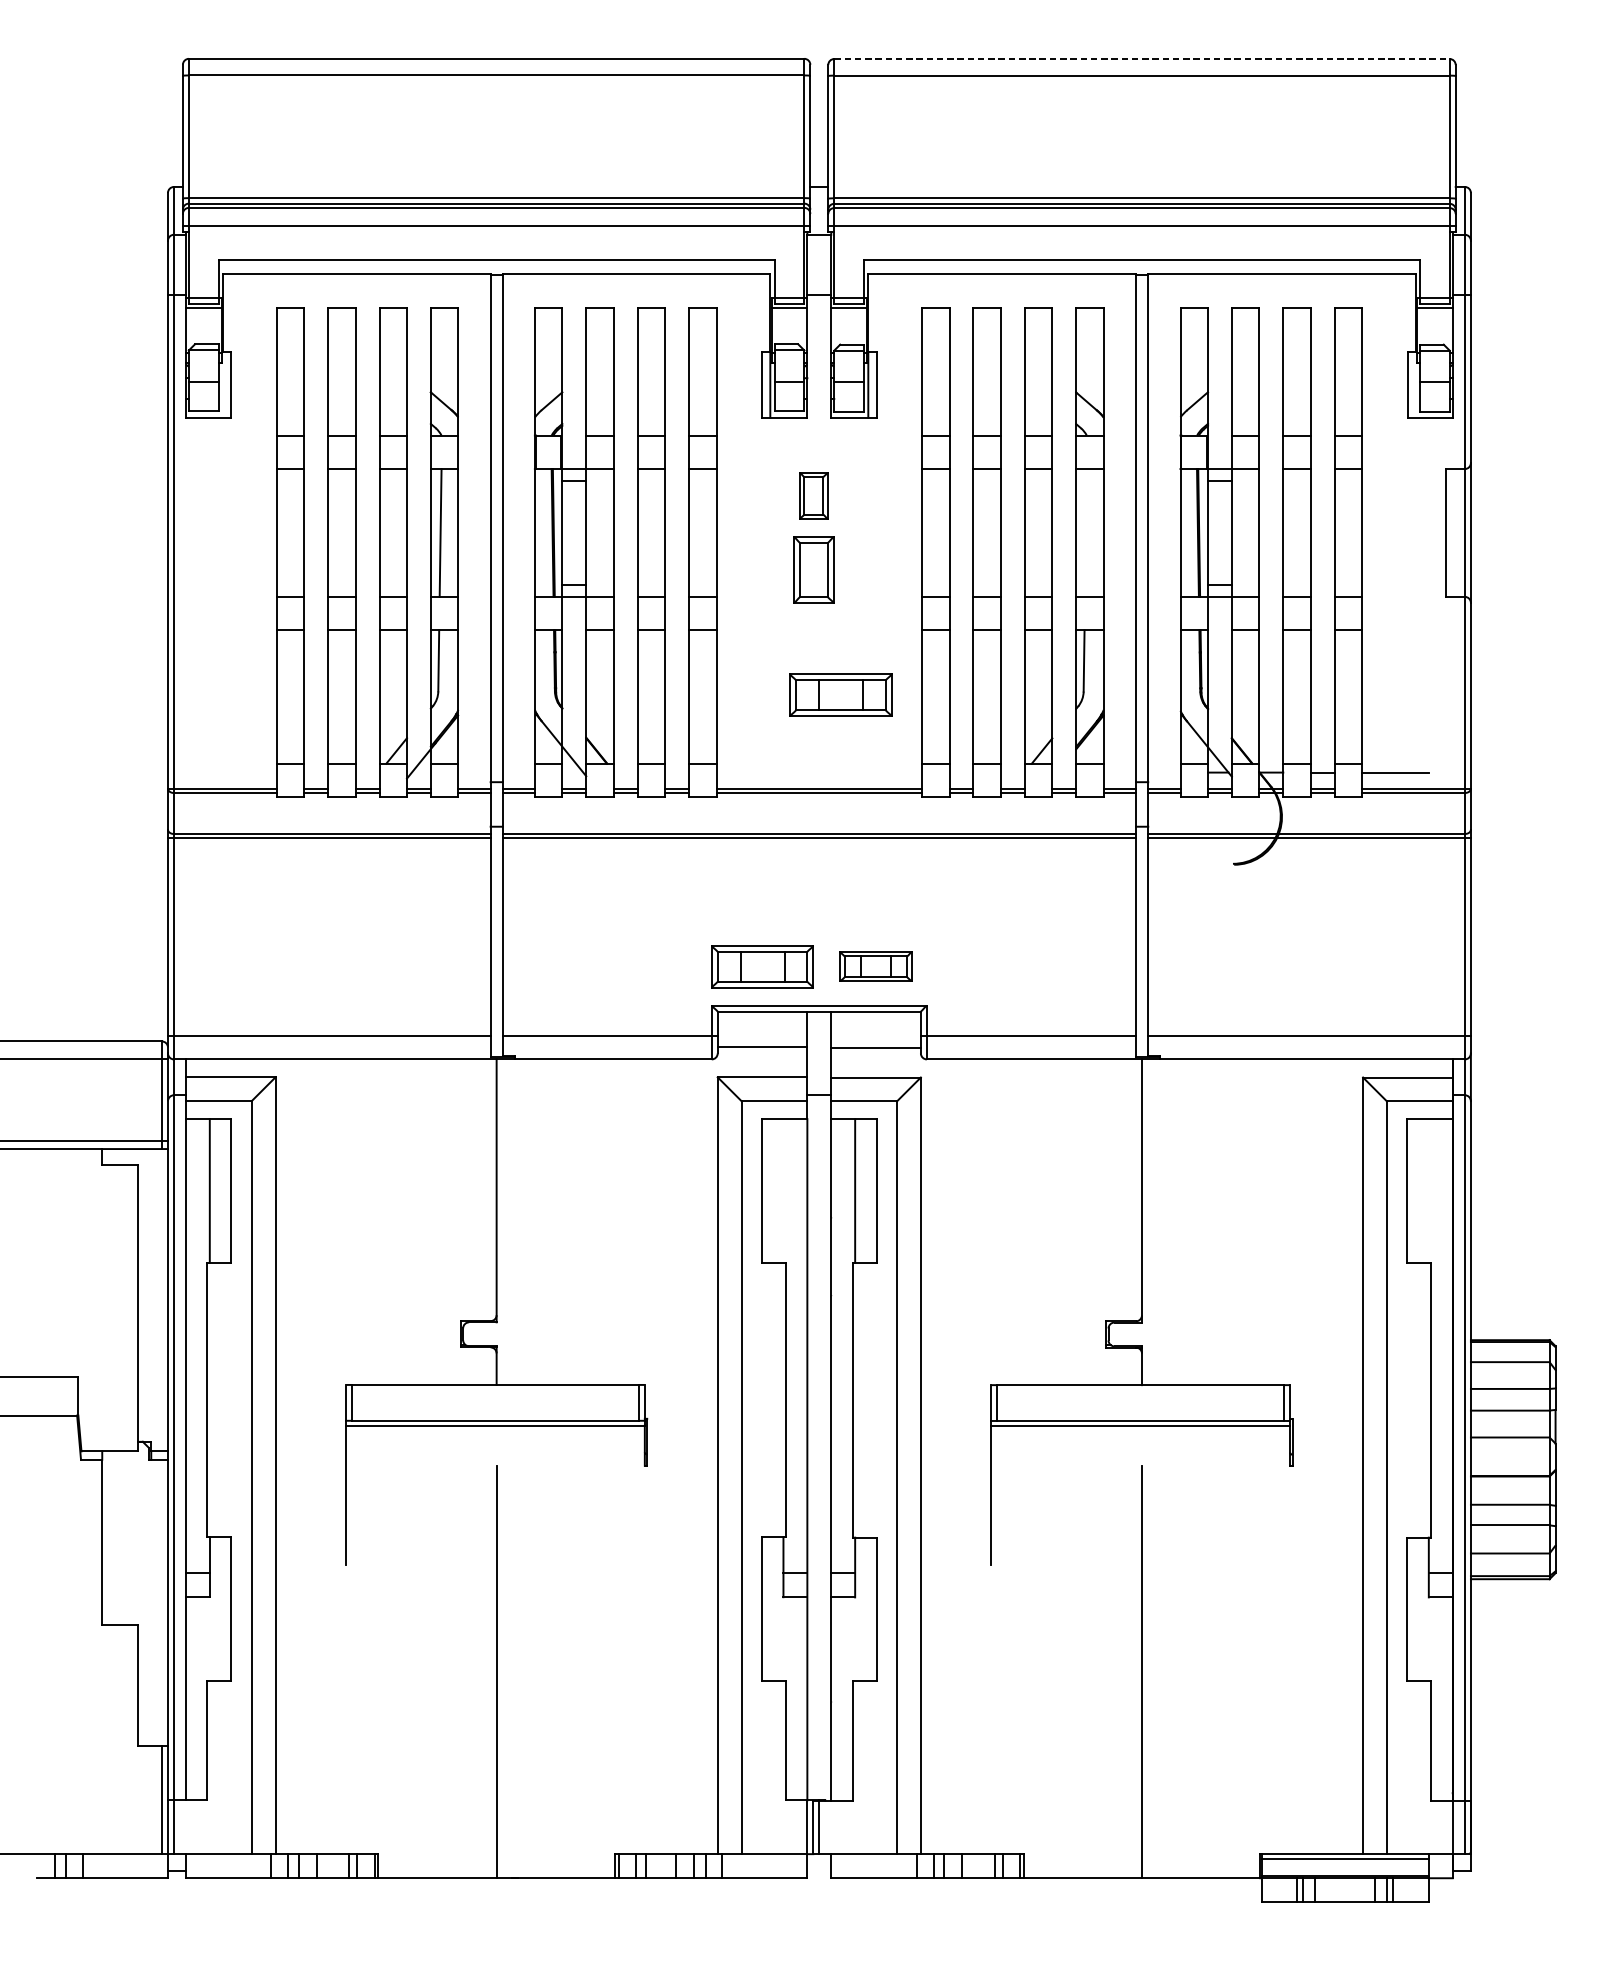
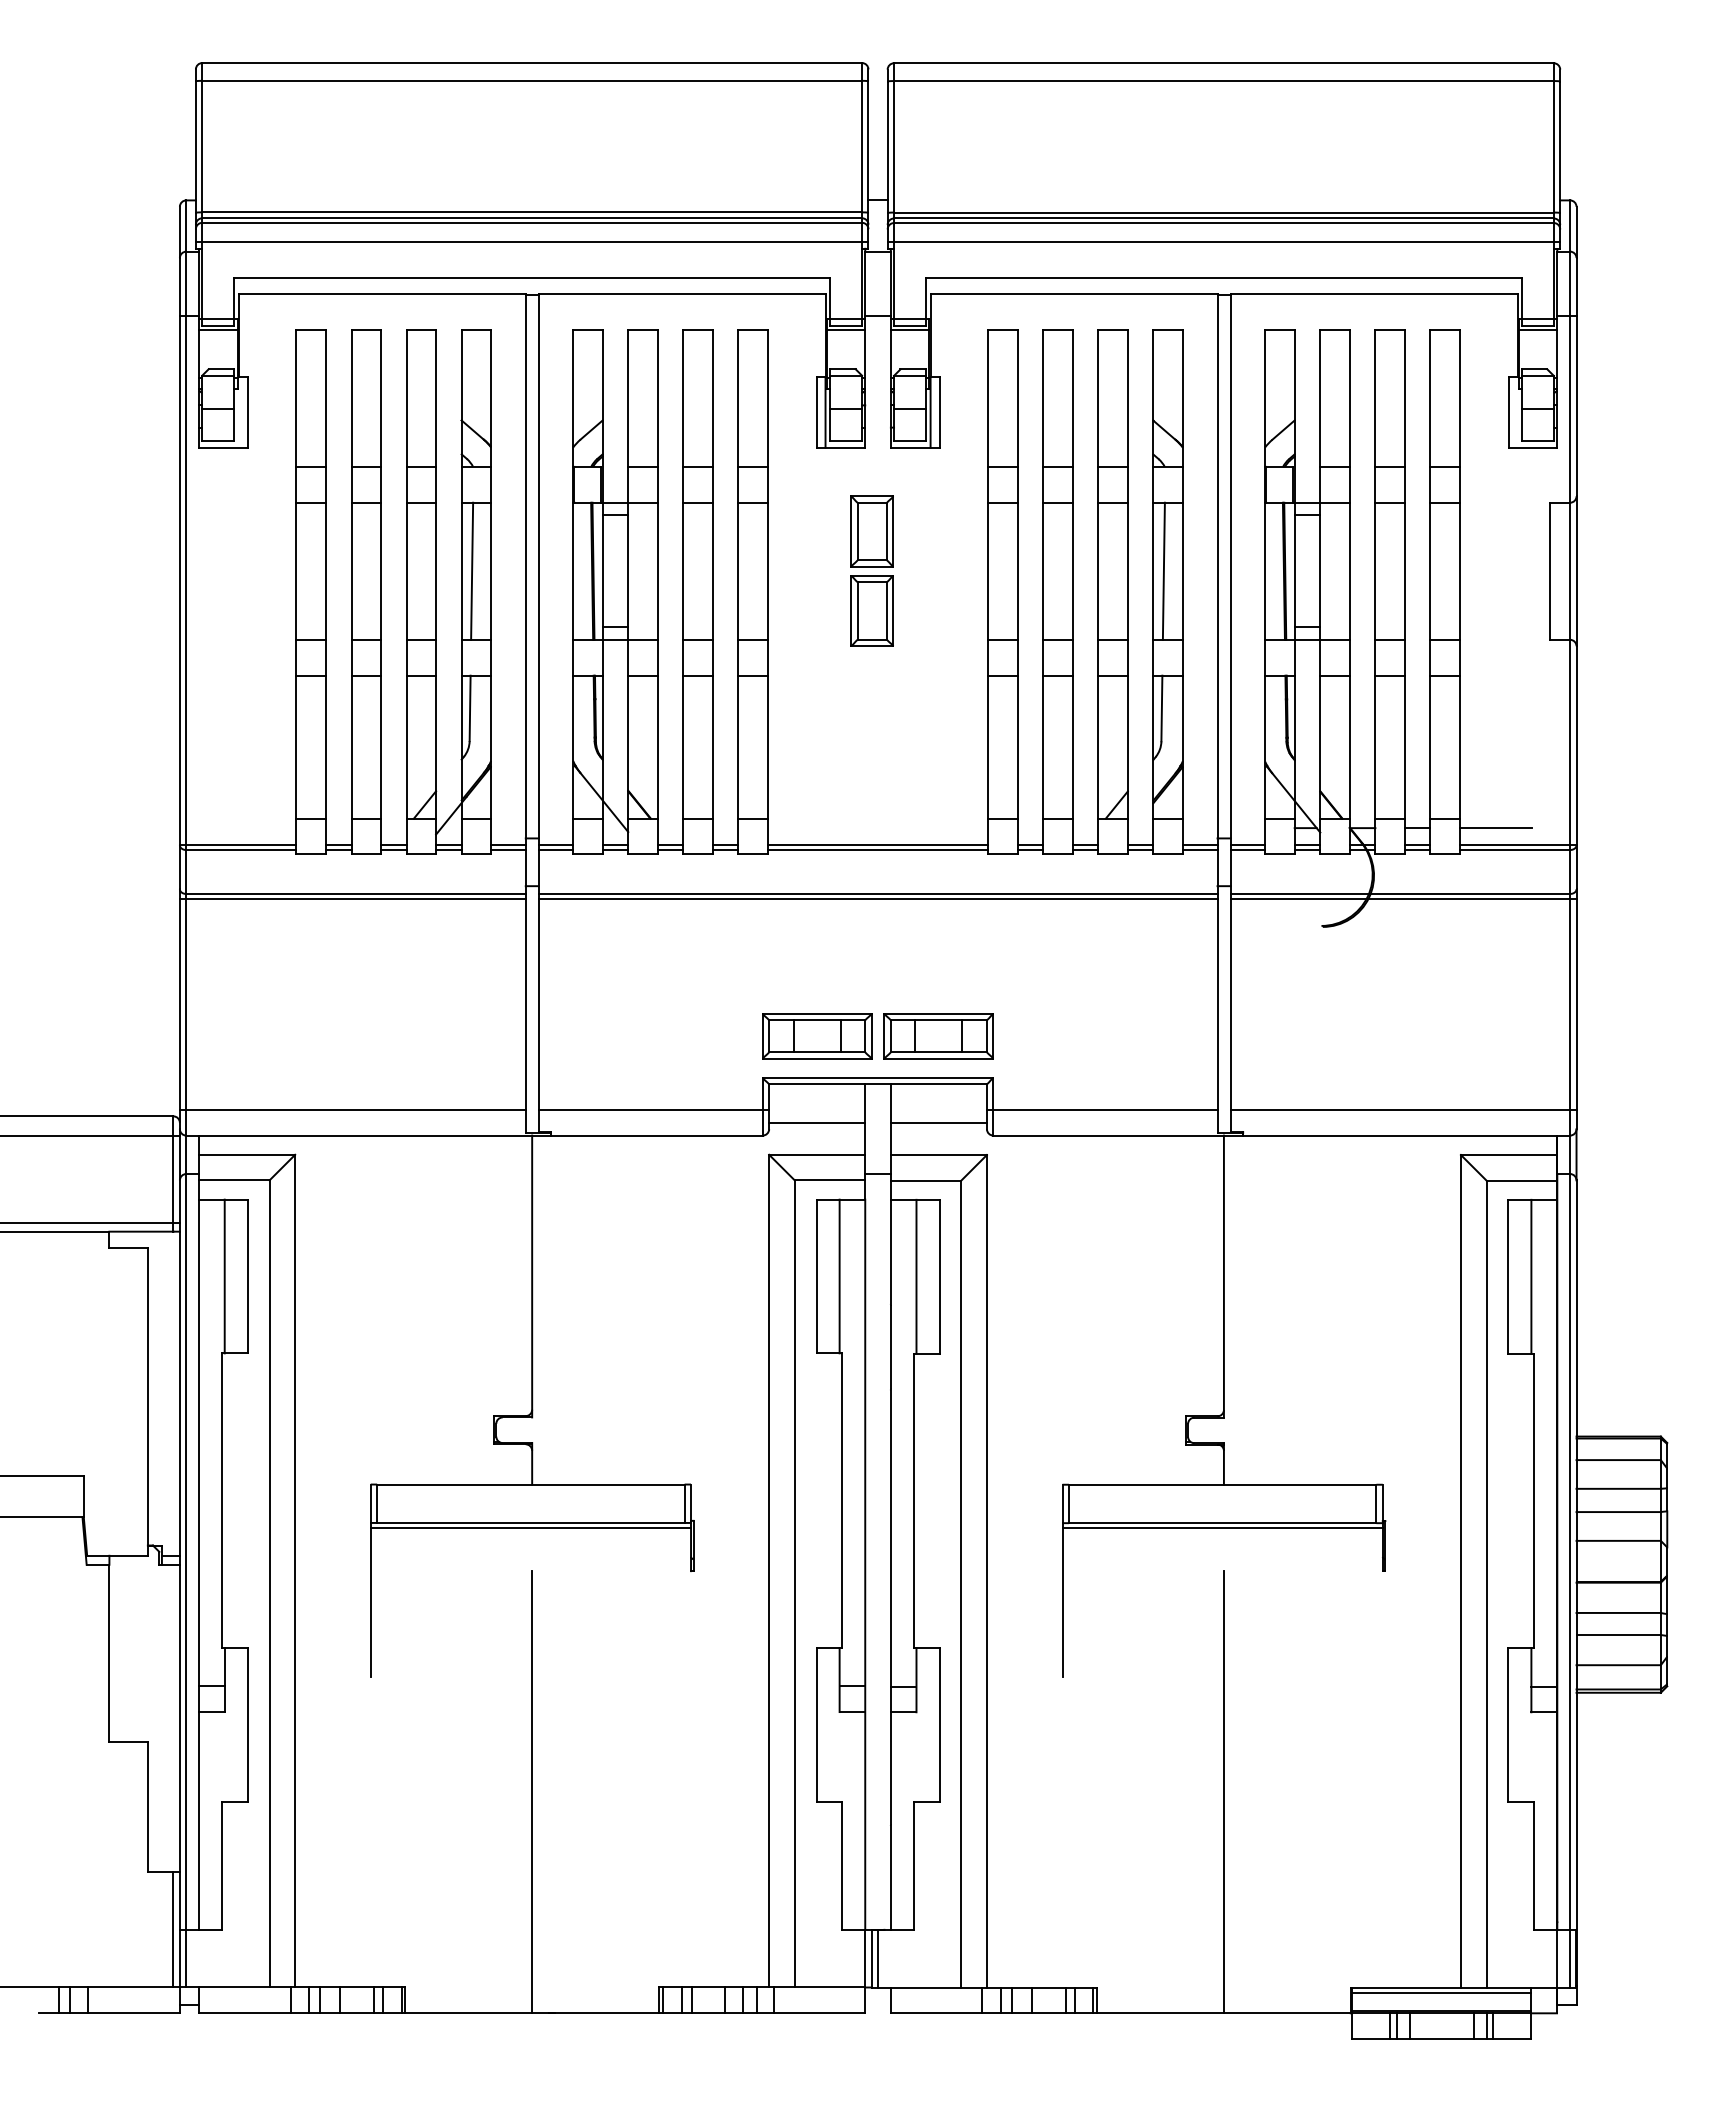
line: (1141, 59) -> (1223, 63), dashed -> solid
part: (813, 495) -> (871, 531), size x1.43
line: (1085, 532) -> (1163, 570), added
part: (841, 695) -> (901, 745), removed
part: (875, 966) -> (938, 1036), size x1.43
line: (783, 1190) -> (839, 1276), added
line: (1428, 1190) -> (1531, 1276), added

